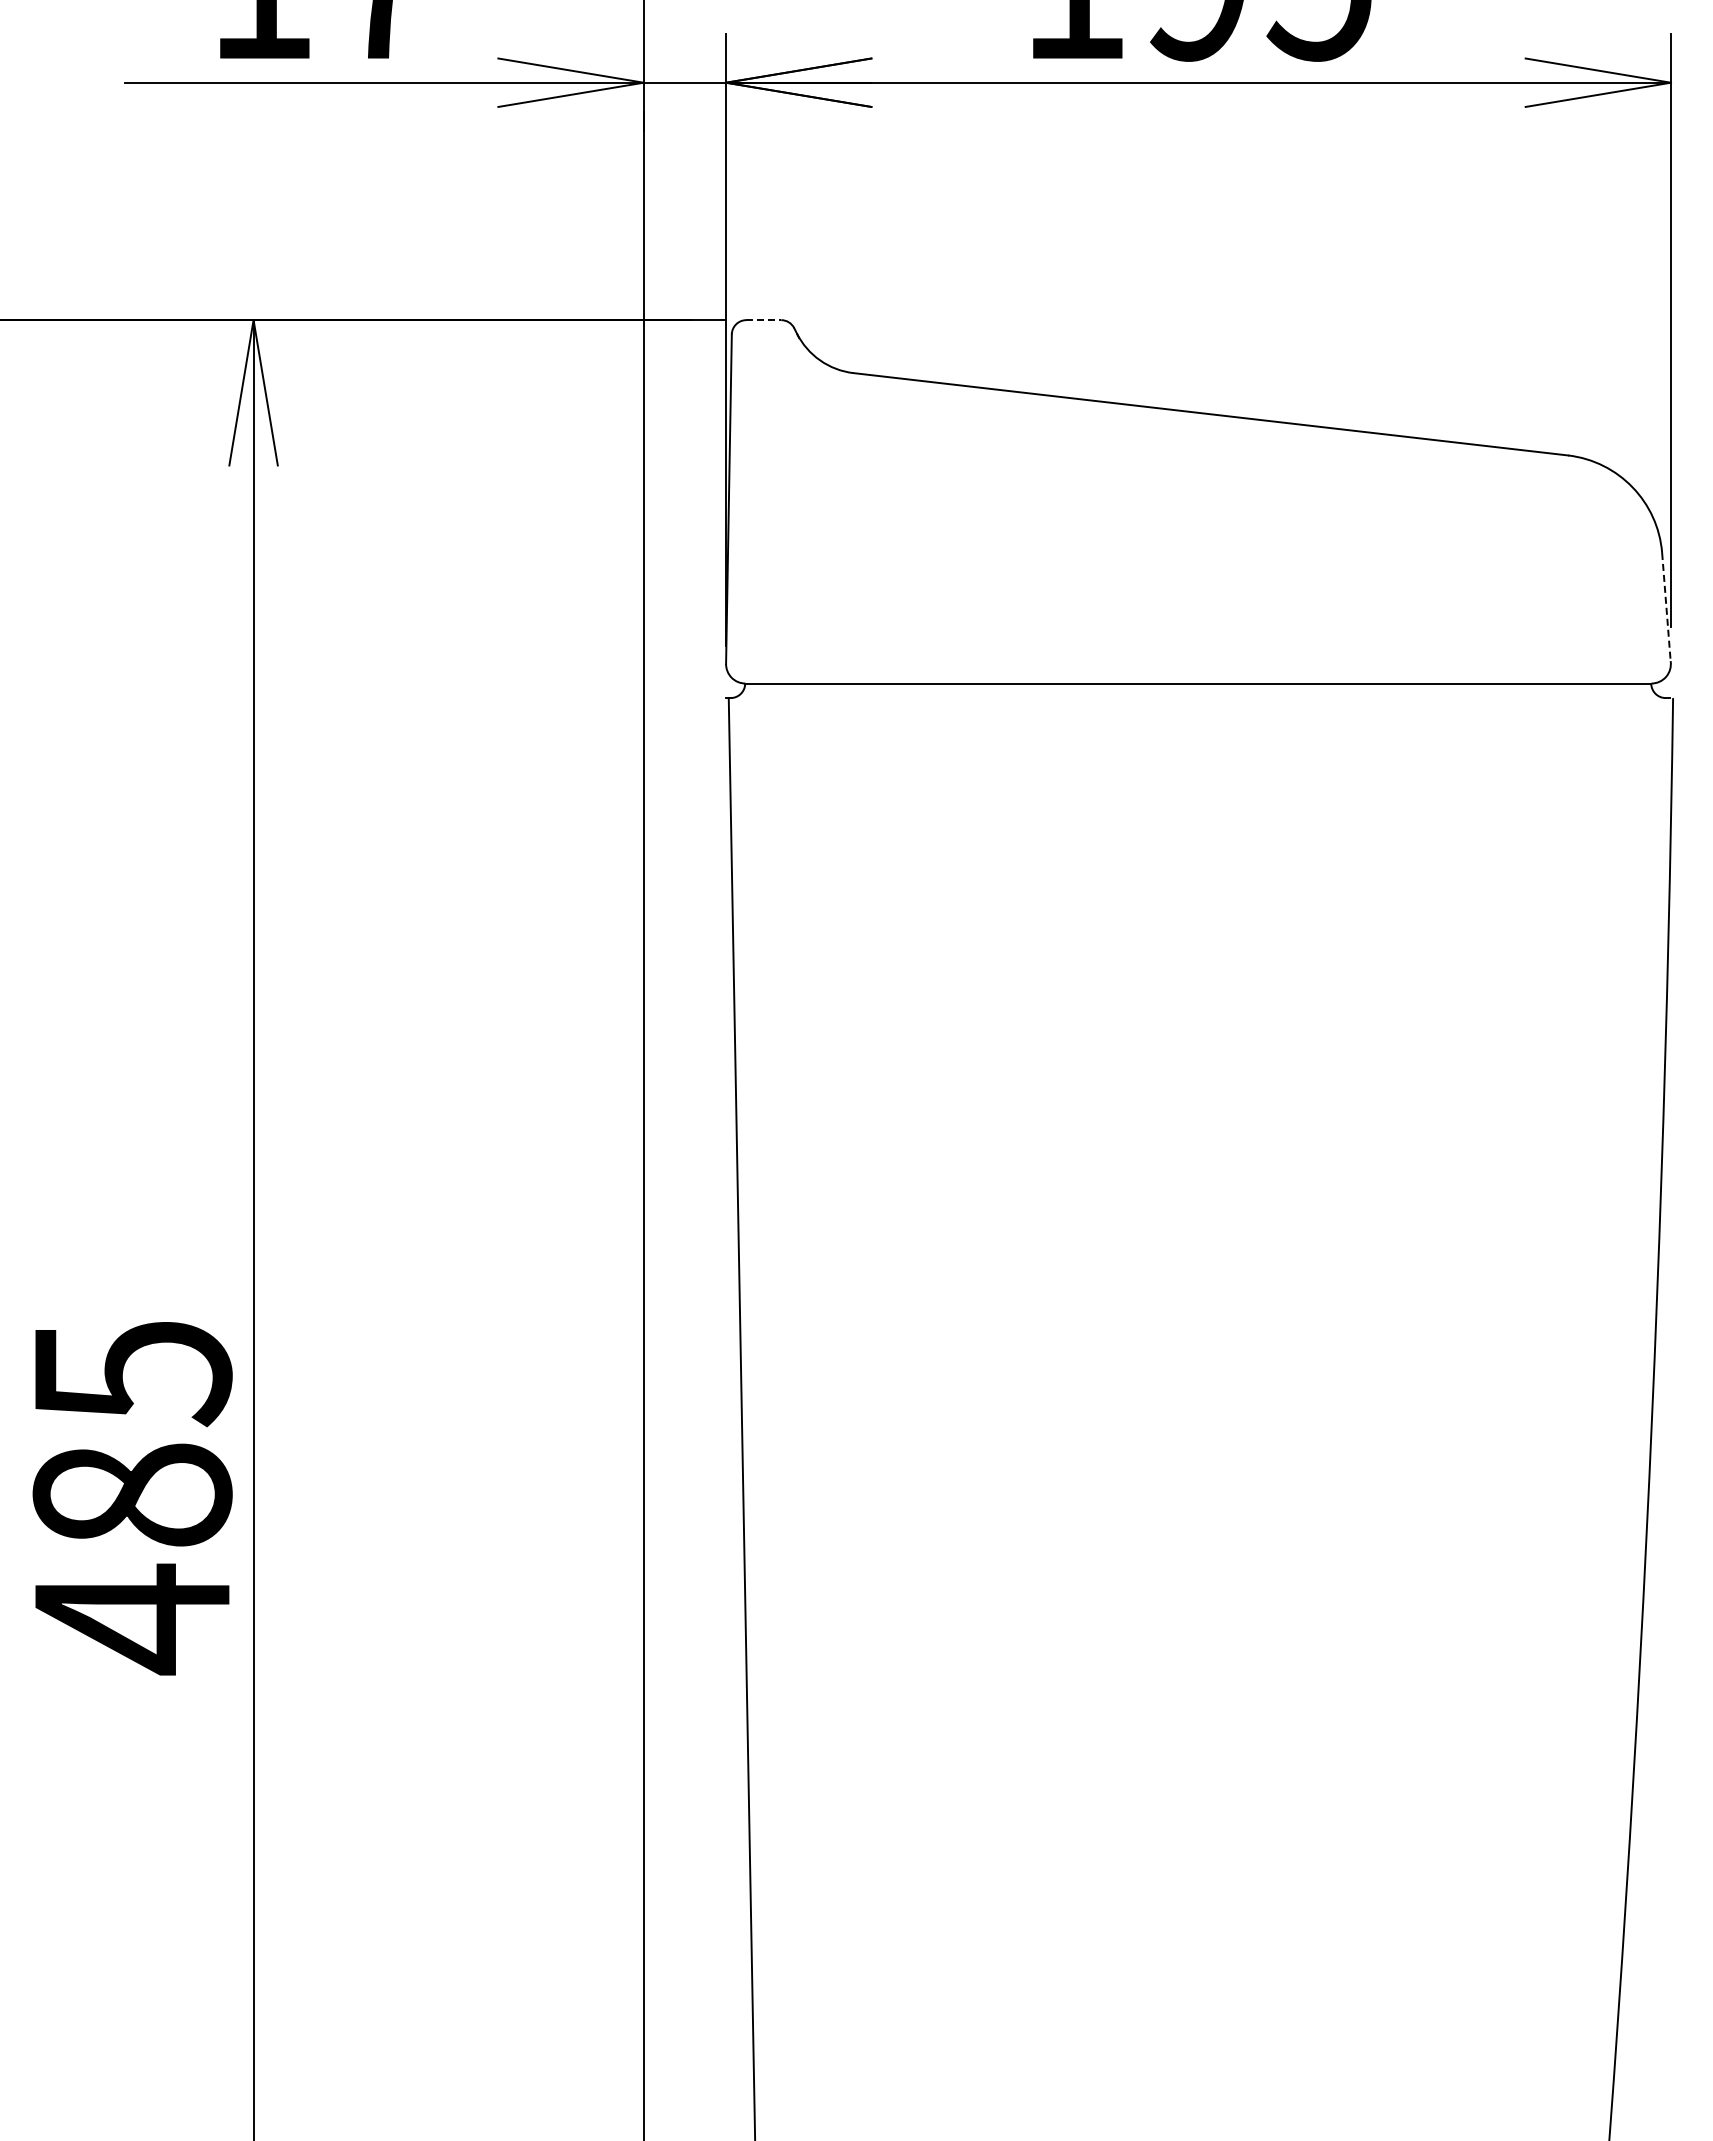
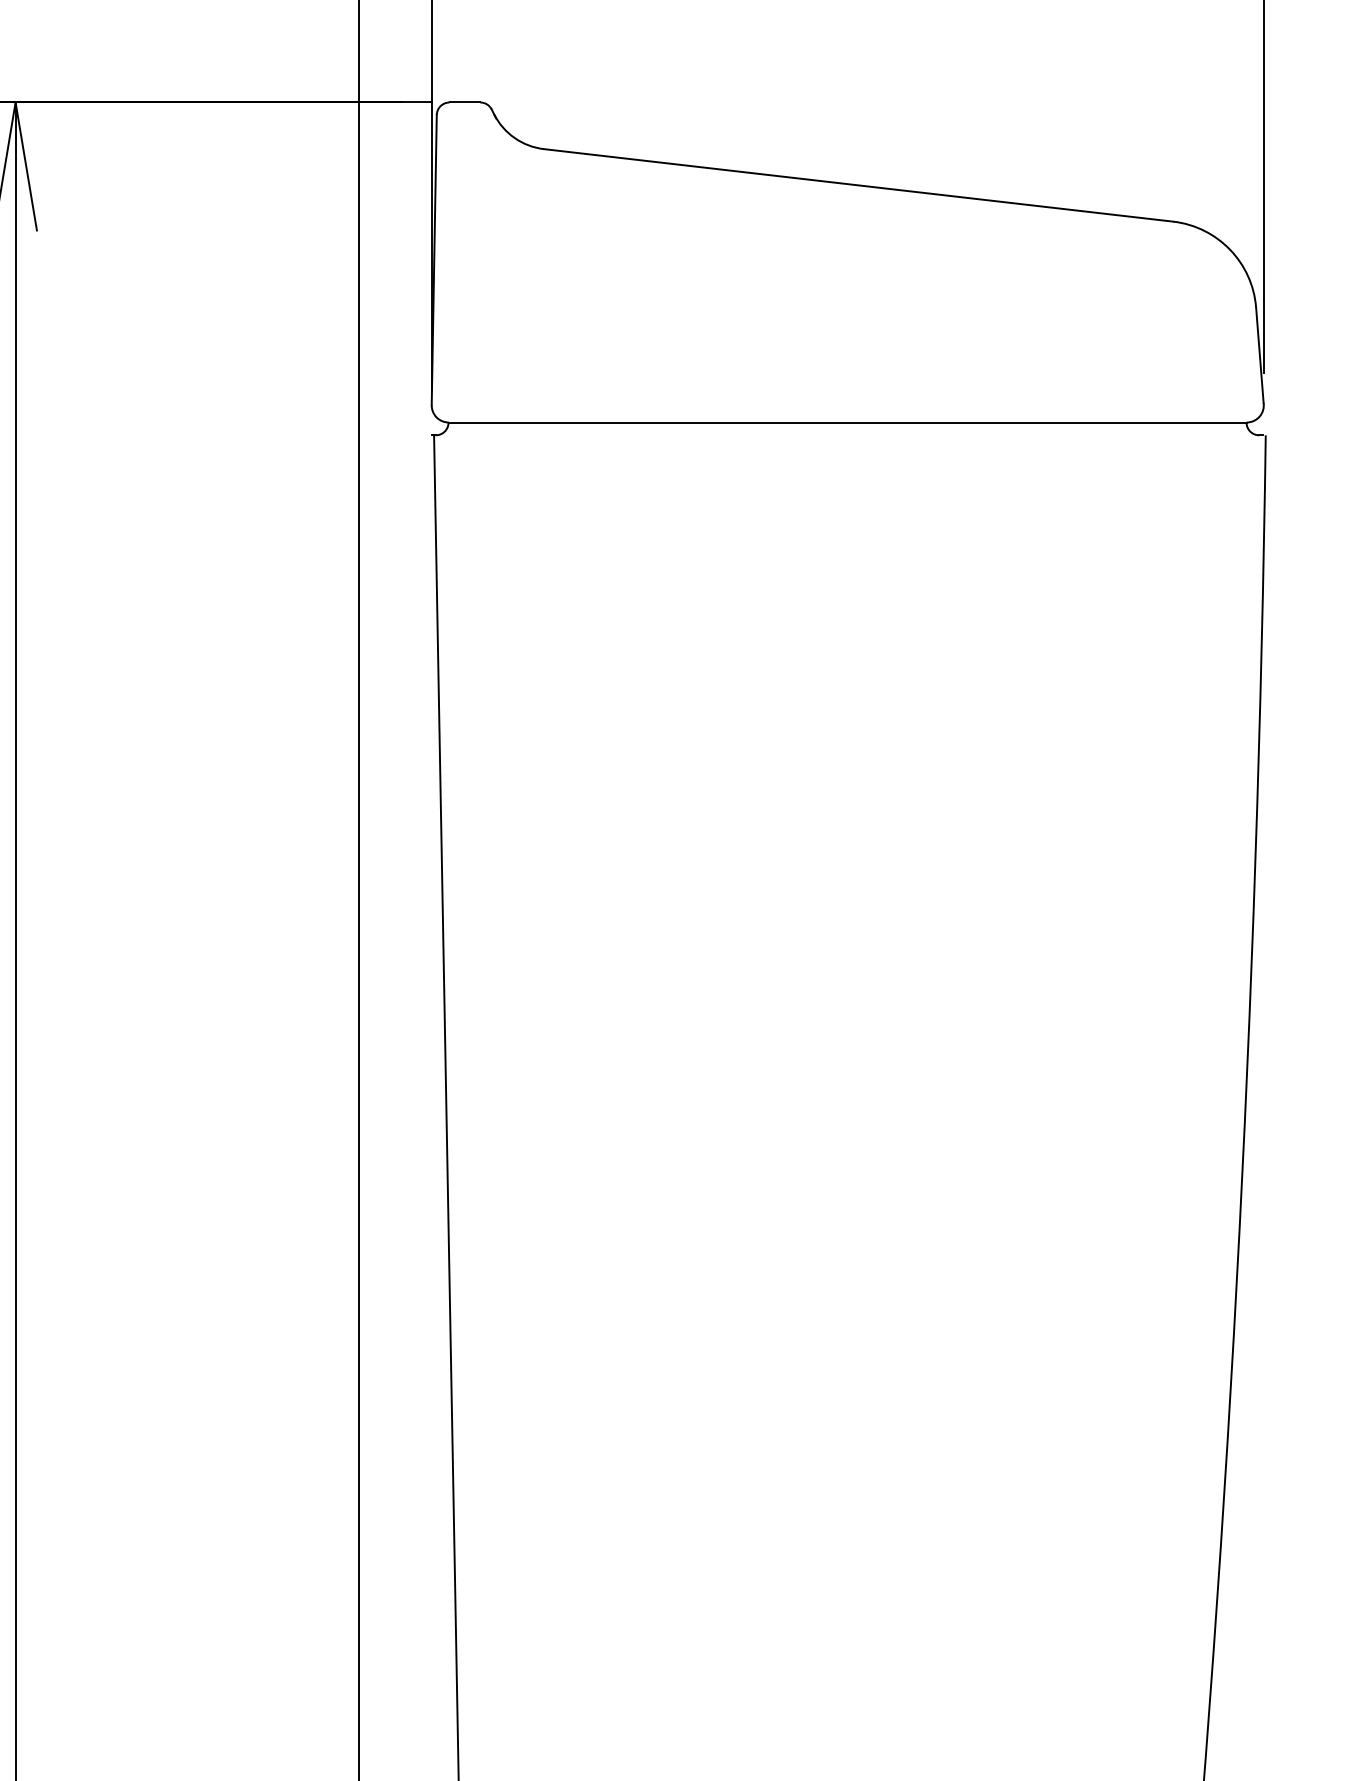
line: (764, 320) -> (465, 102), dashed -> solid
line: (1666, 607) -> (1259, 355), dashed -> solid

